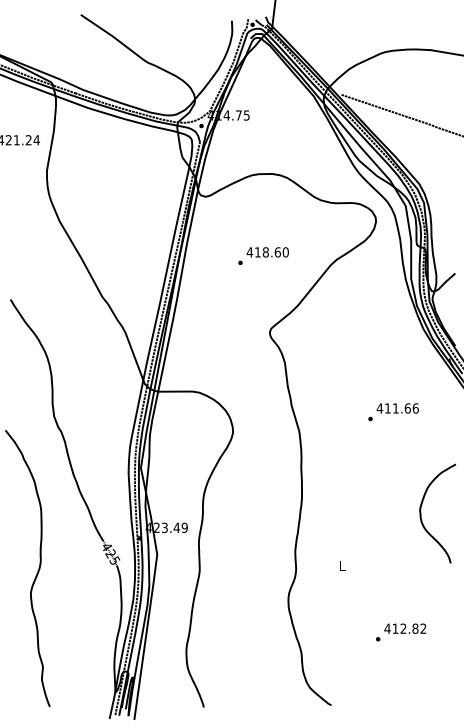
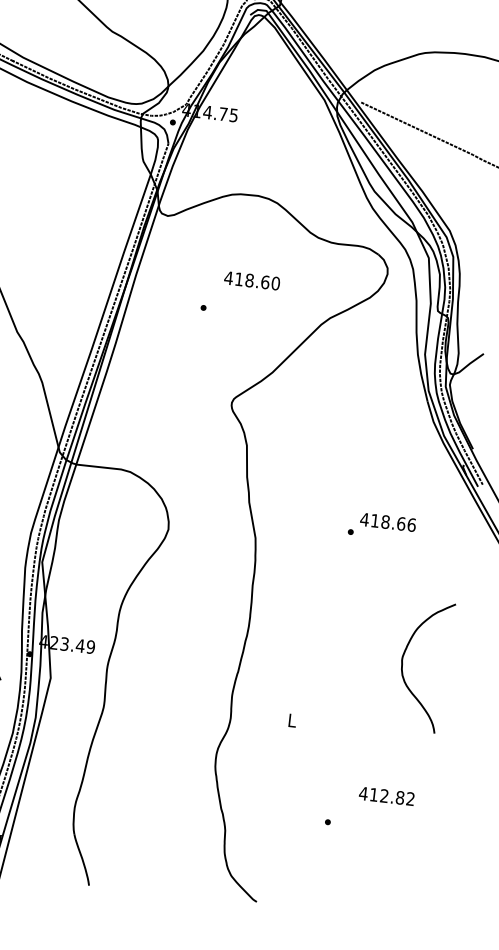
text: (267, 252) -> (251, 280), moved
text: (395, 408) -> (385, 522), 411.66 -> 418.66
text: (405, 628) -> (387, 796), moved

